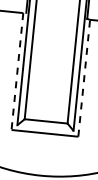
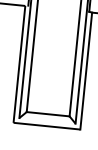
line: (17, 70) -> (19, 63), dashed -> solid
line: (84, 78) -> (86, 71), dashed -> solid

